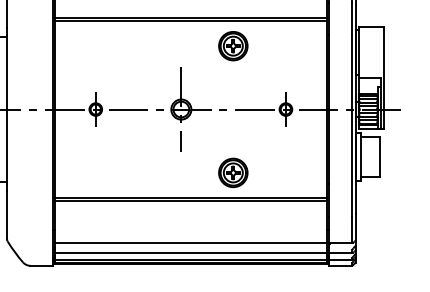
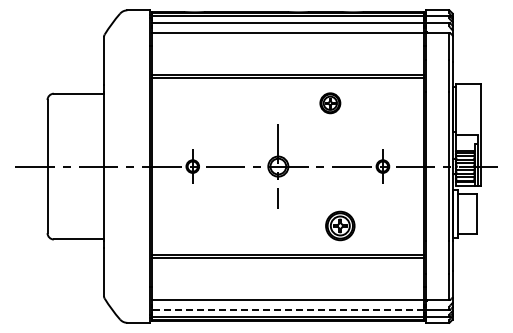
part: (233, 46) -> (330, 103), size x0.7
part: (233, 172) -> (340, 225), moved
line: (190, 252) -> (287, 309), solid -> dashed

